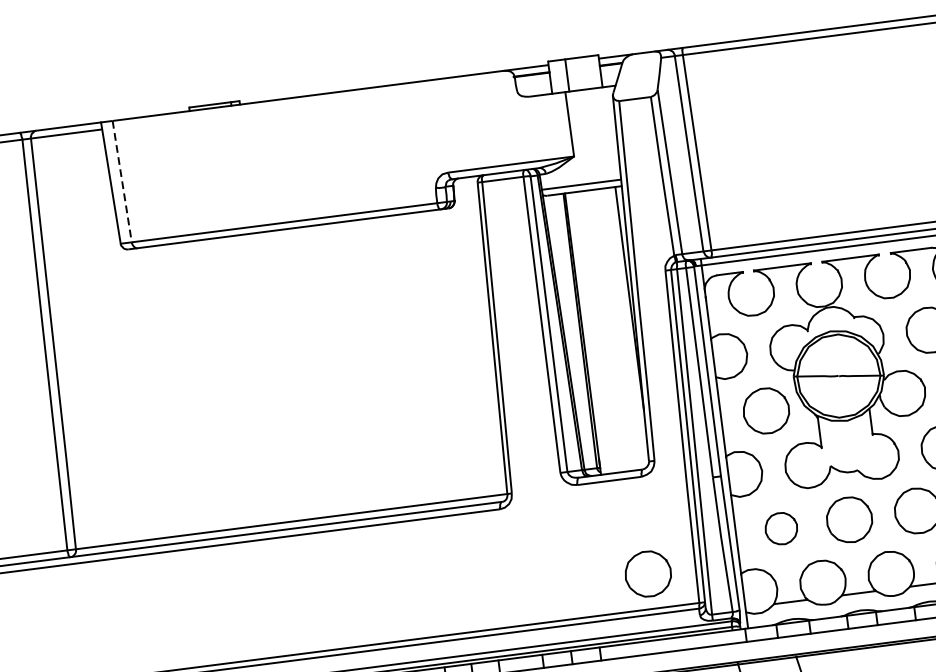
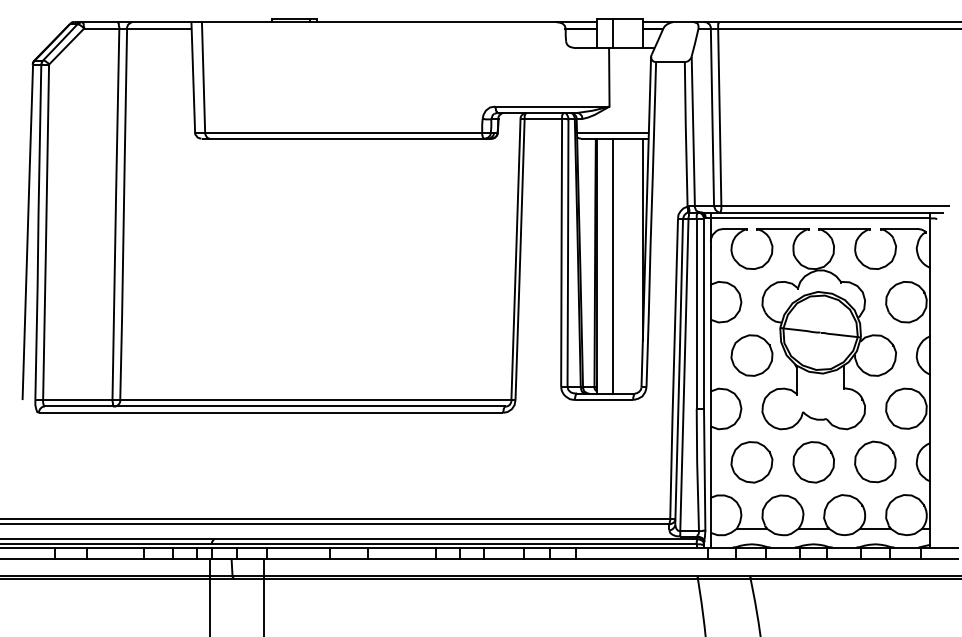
line: (122, 181) -> (203, 77), dashed -> solid
line: (599, 331) -> (612, 265), added
part: (780, 528) -> (751, 462), size x1.43
part: (647, 574) -> (627, 487), removed

